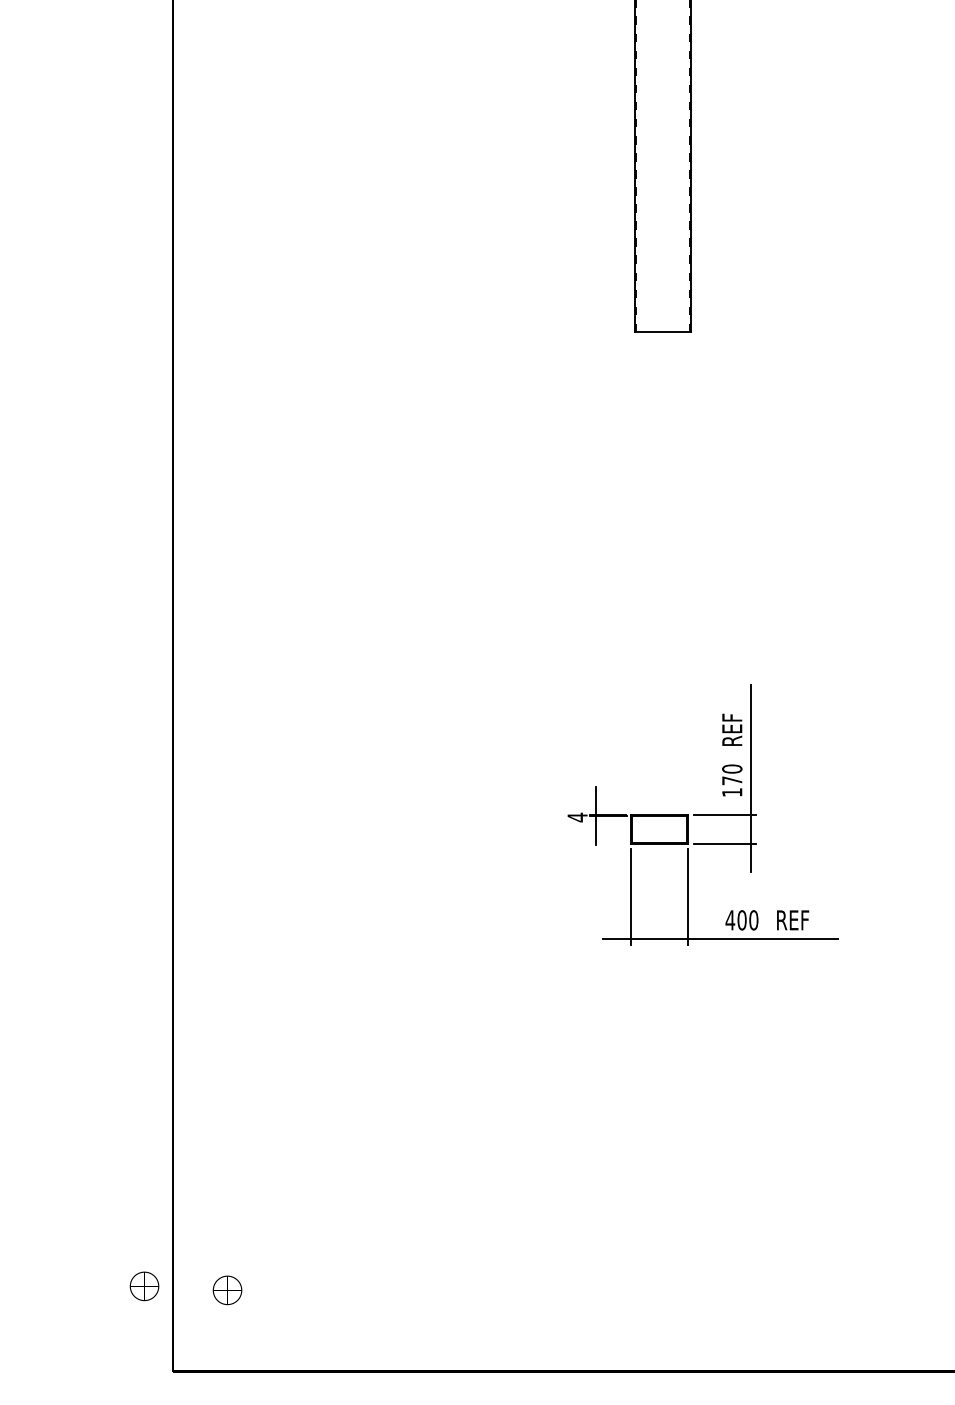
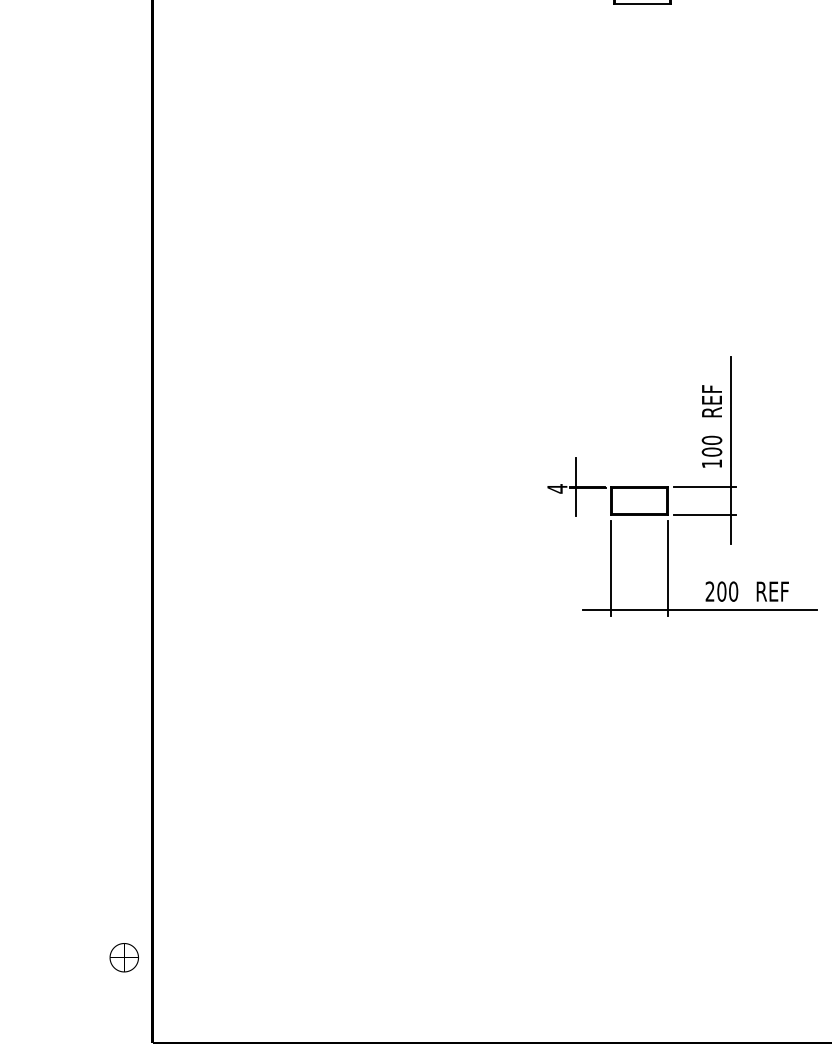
text: (732, 780) -> (712, 451), 170 -> 100
text: (730, 920) -> (710, 591), 400 -> 200
part: (227, 1290) -> (207, 961), removed

